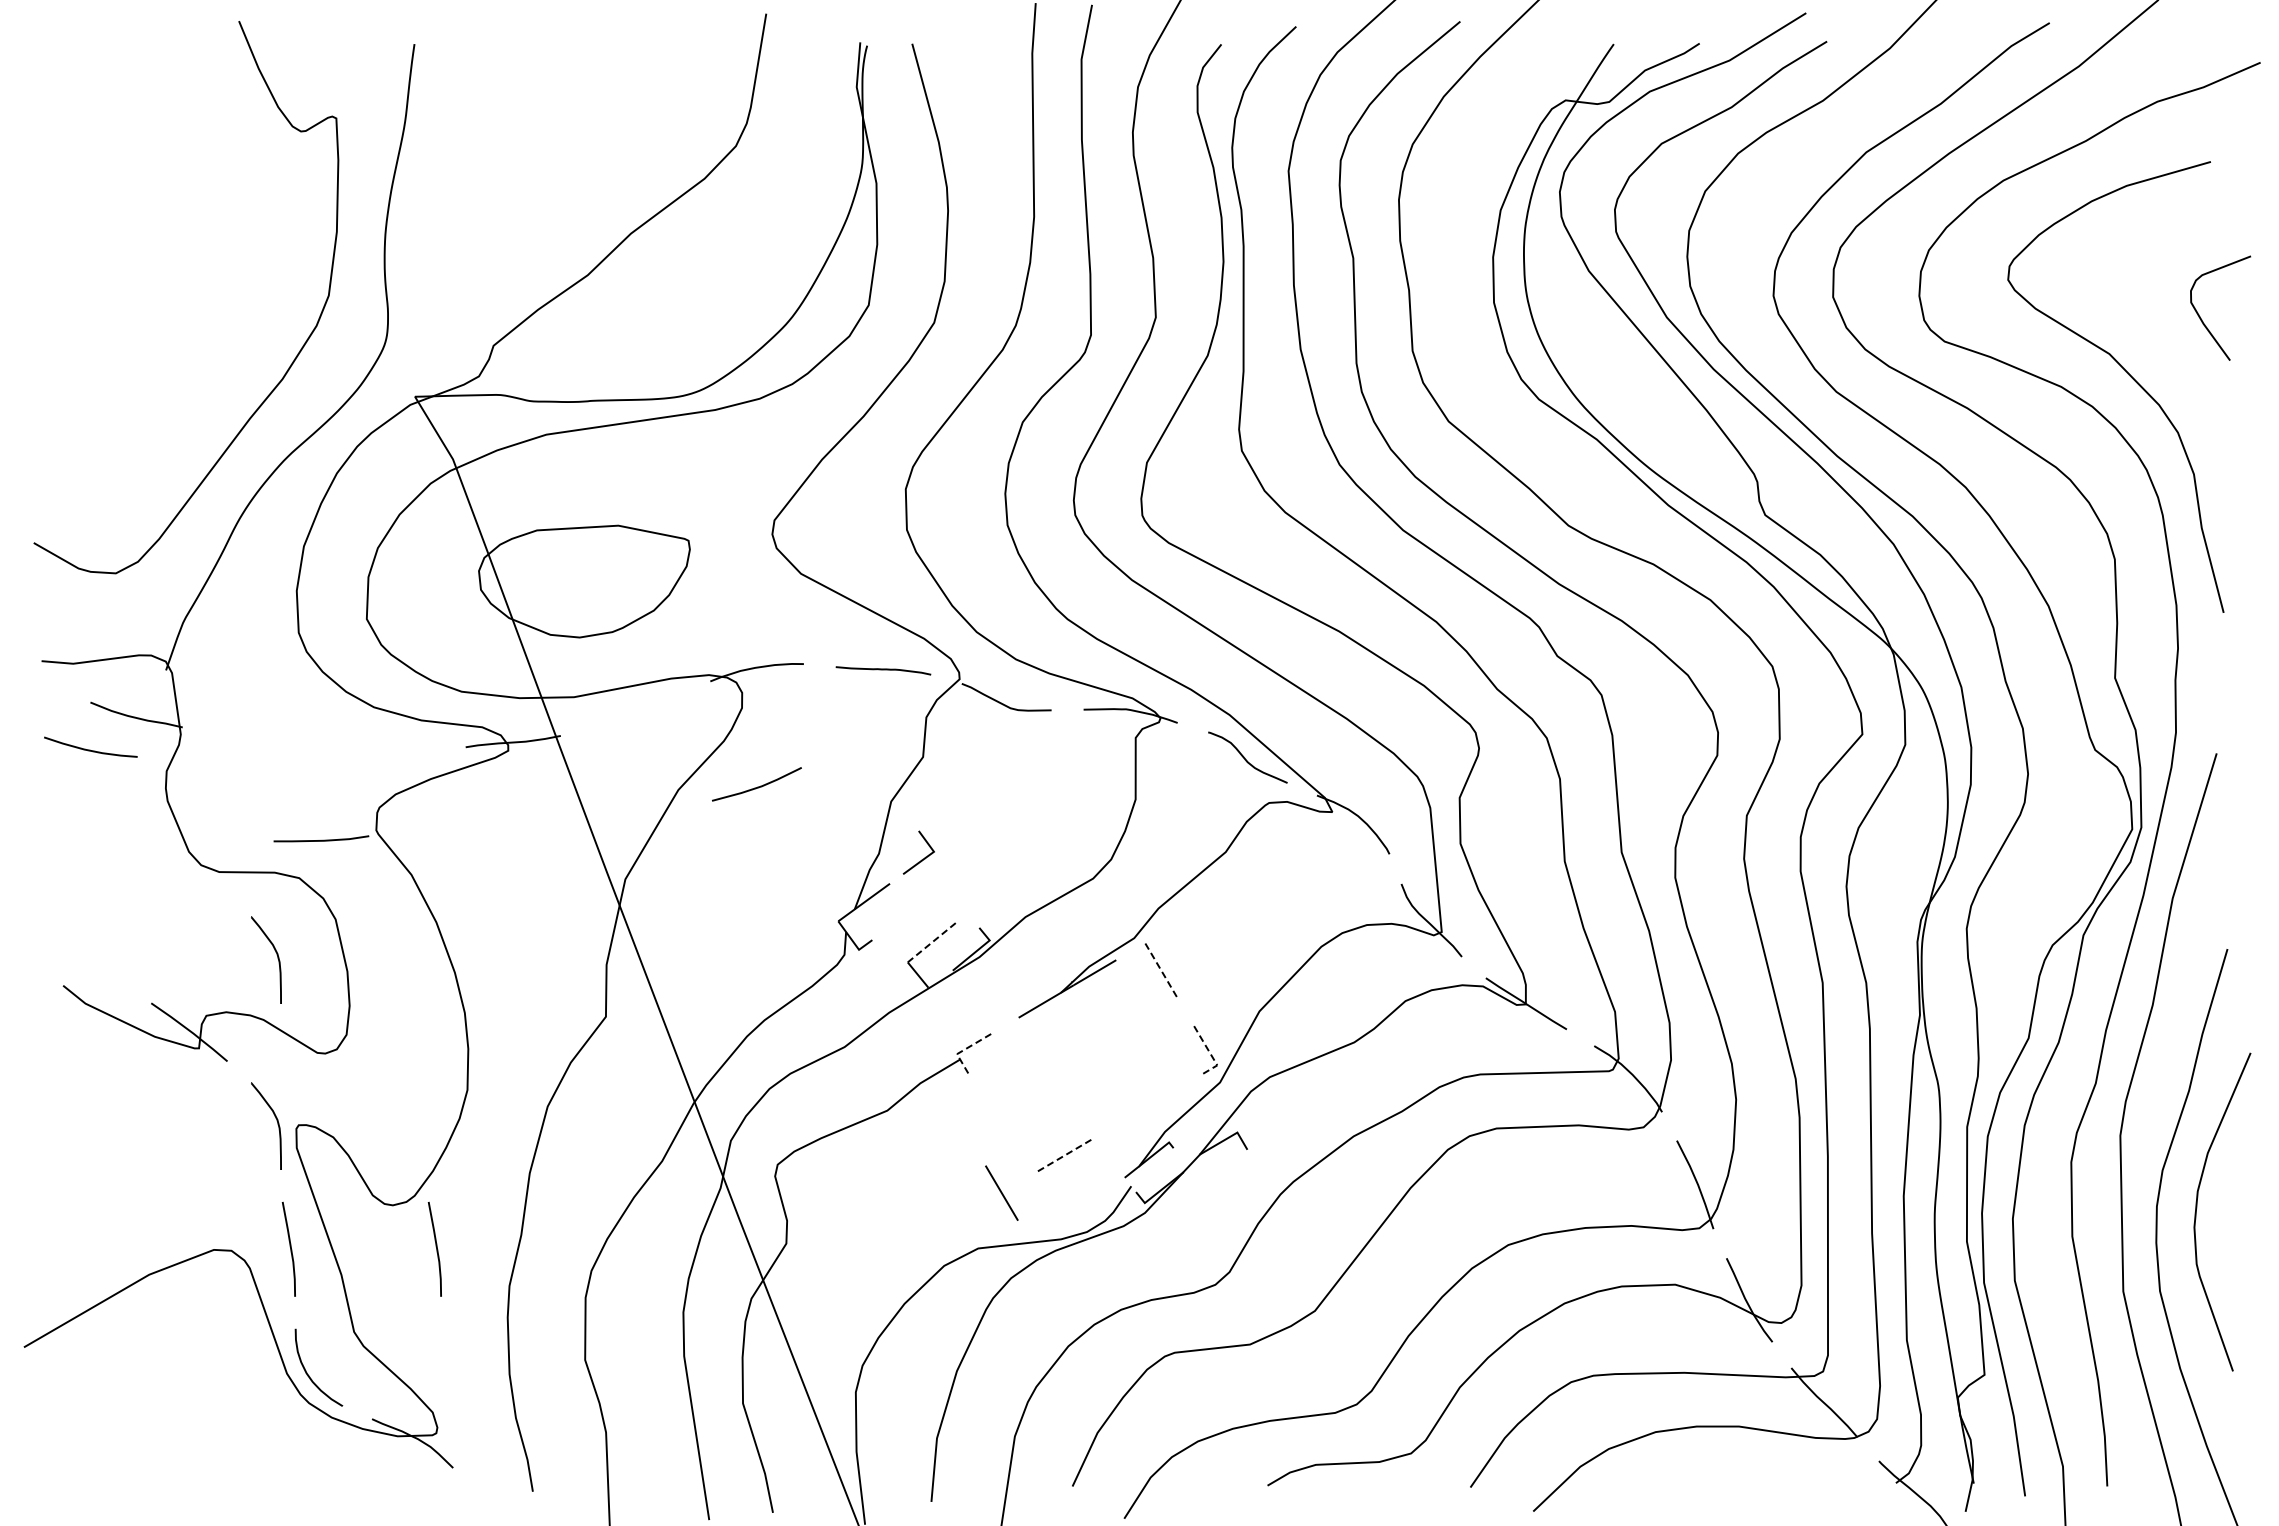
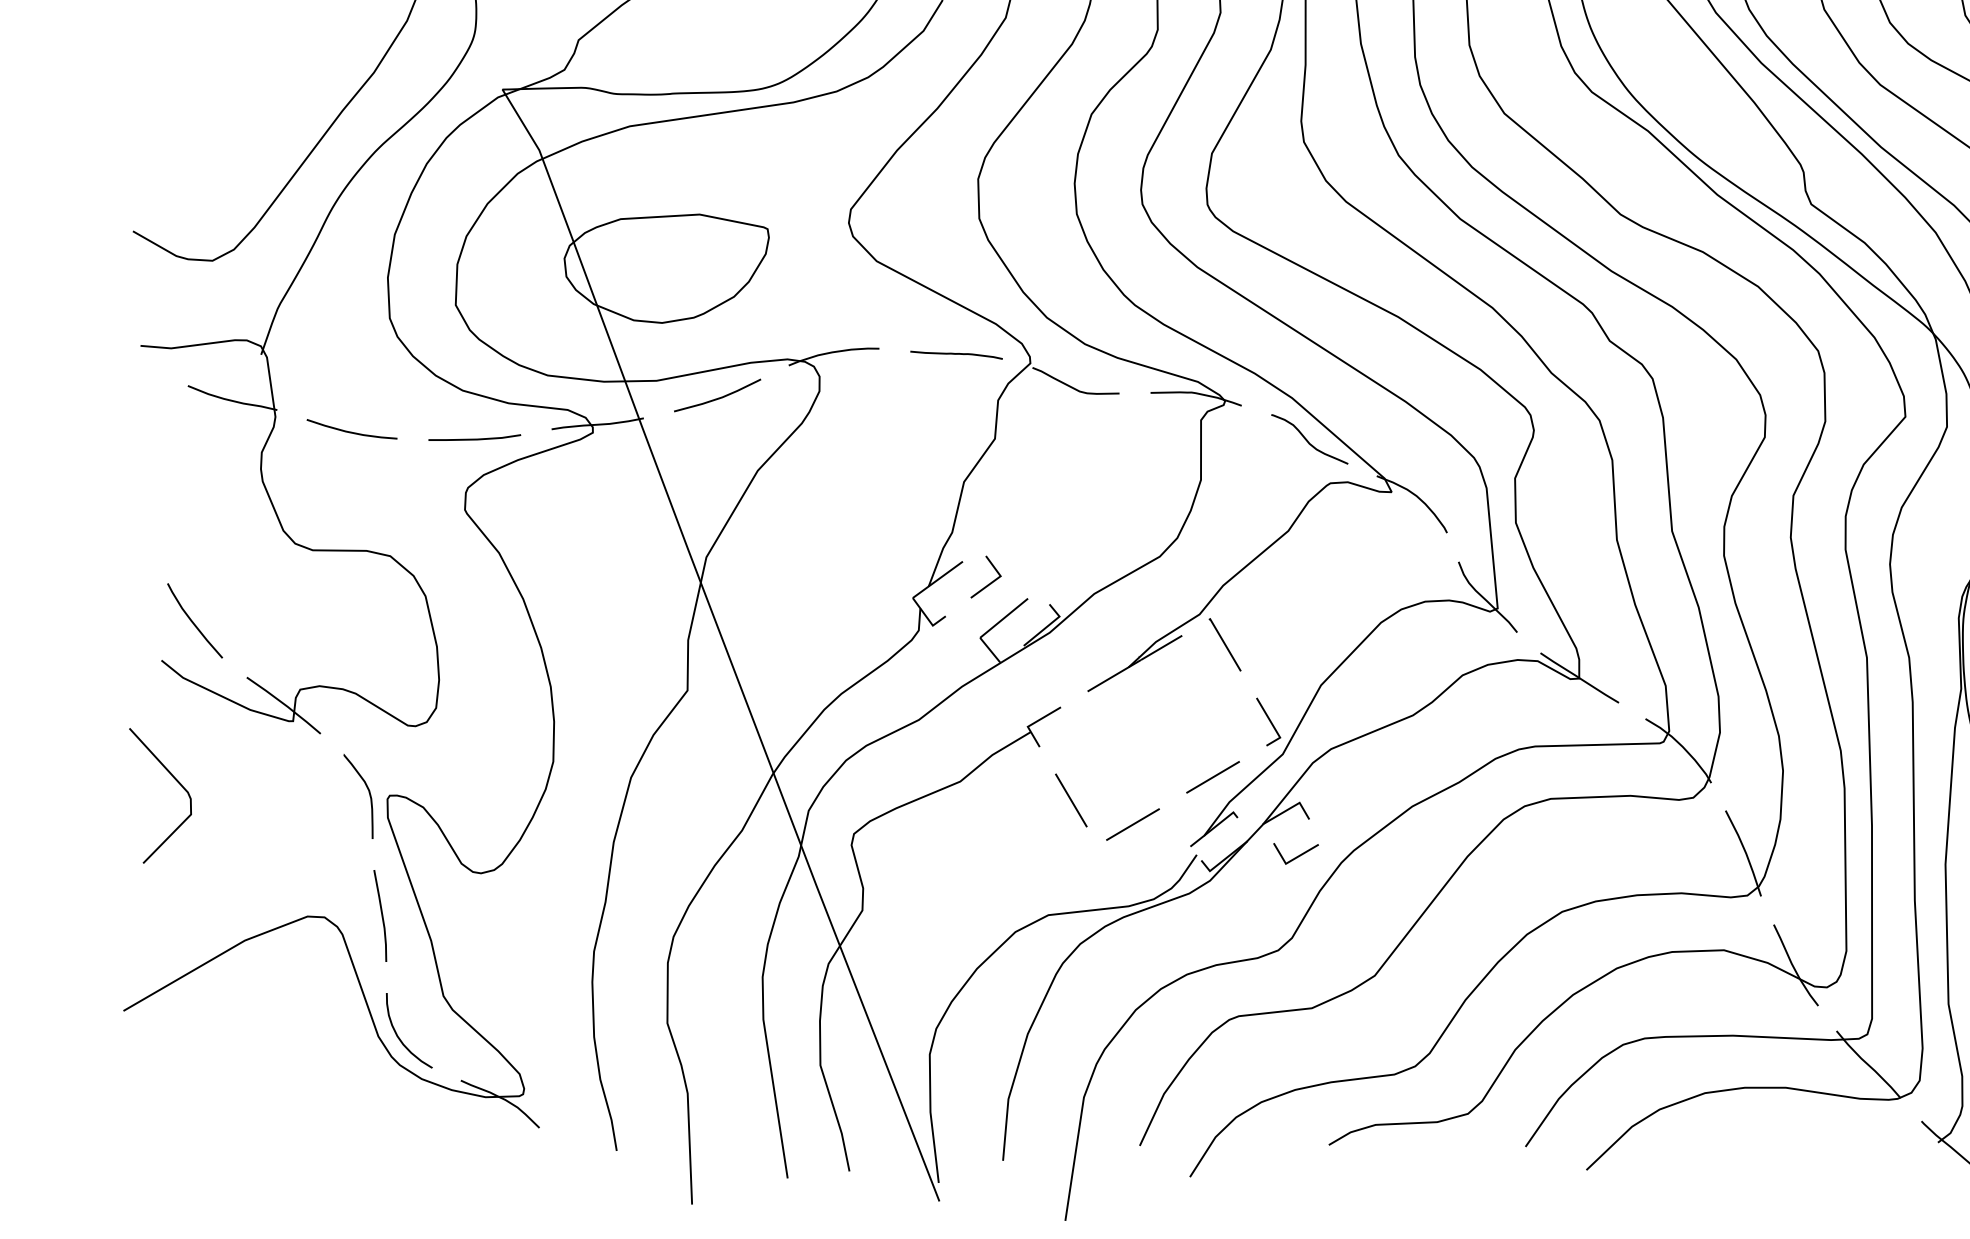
curve: (90, 749) -> (351, 431), moved
curve: (757, 786) -> (718, 397), moved
curve: (321, 839) -> (474, 438), moved
line: (921, 859) -> (988, 583), moved
line: (932, 942) -> (1004, 618), dashed -> solid
curve: (95, 944) -> (192, 620), added
curve: (276, 955) -> (368, 631), removed
line: (1160, 968) -> (1225, 643), dashed -> solid
line: (963, 1050) -> (1034, 723), dashed -> solid
line: (1209, 1052) -> (1272, 725), dashed -> solid
line: (1147, 1106) -> (1212, 777), added
line: (77, 1109) -> (175, 780), added
line: (1065, 1154) -> (1133, 824), dashed -> solid
line: (1234, 1187) -> (1296, 856), added
line: (1001, 1192) -> (1070, 799), moved
curve: (436, 1248) -> (523, 915), removed

